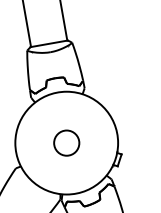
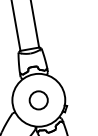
circle: (66, 141) -> (38, 99), size x1.4

